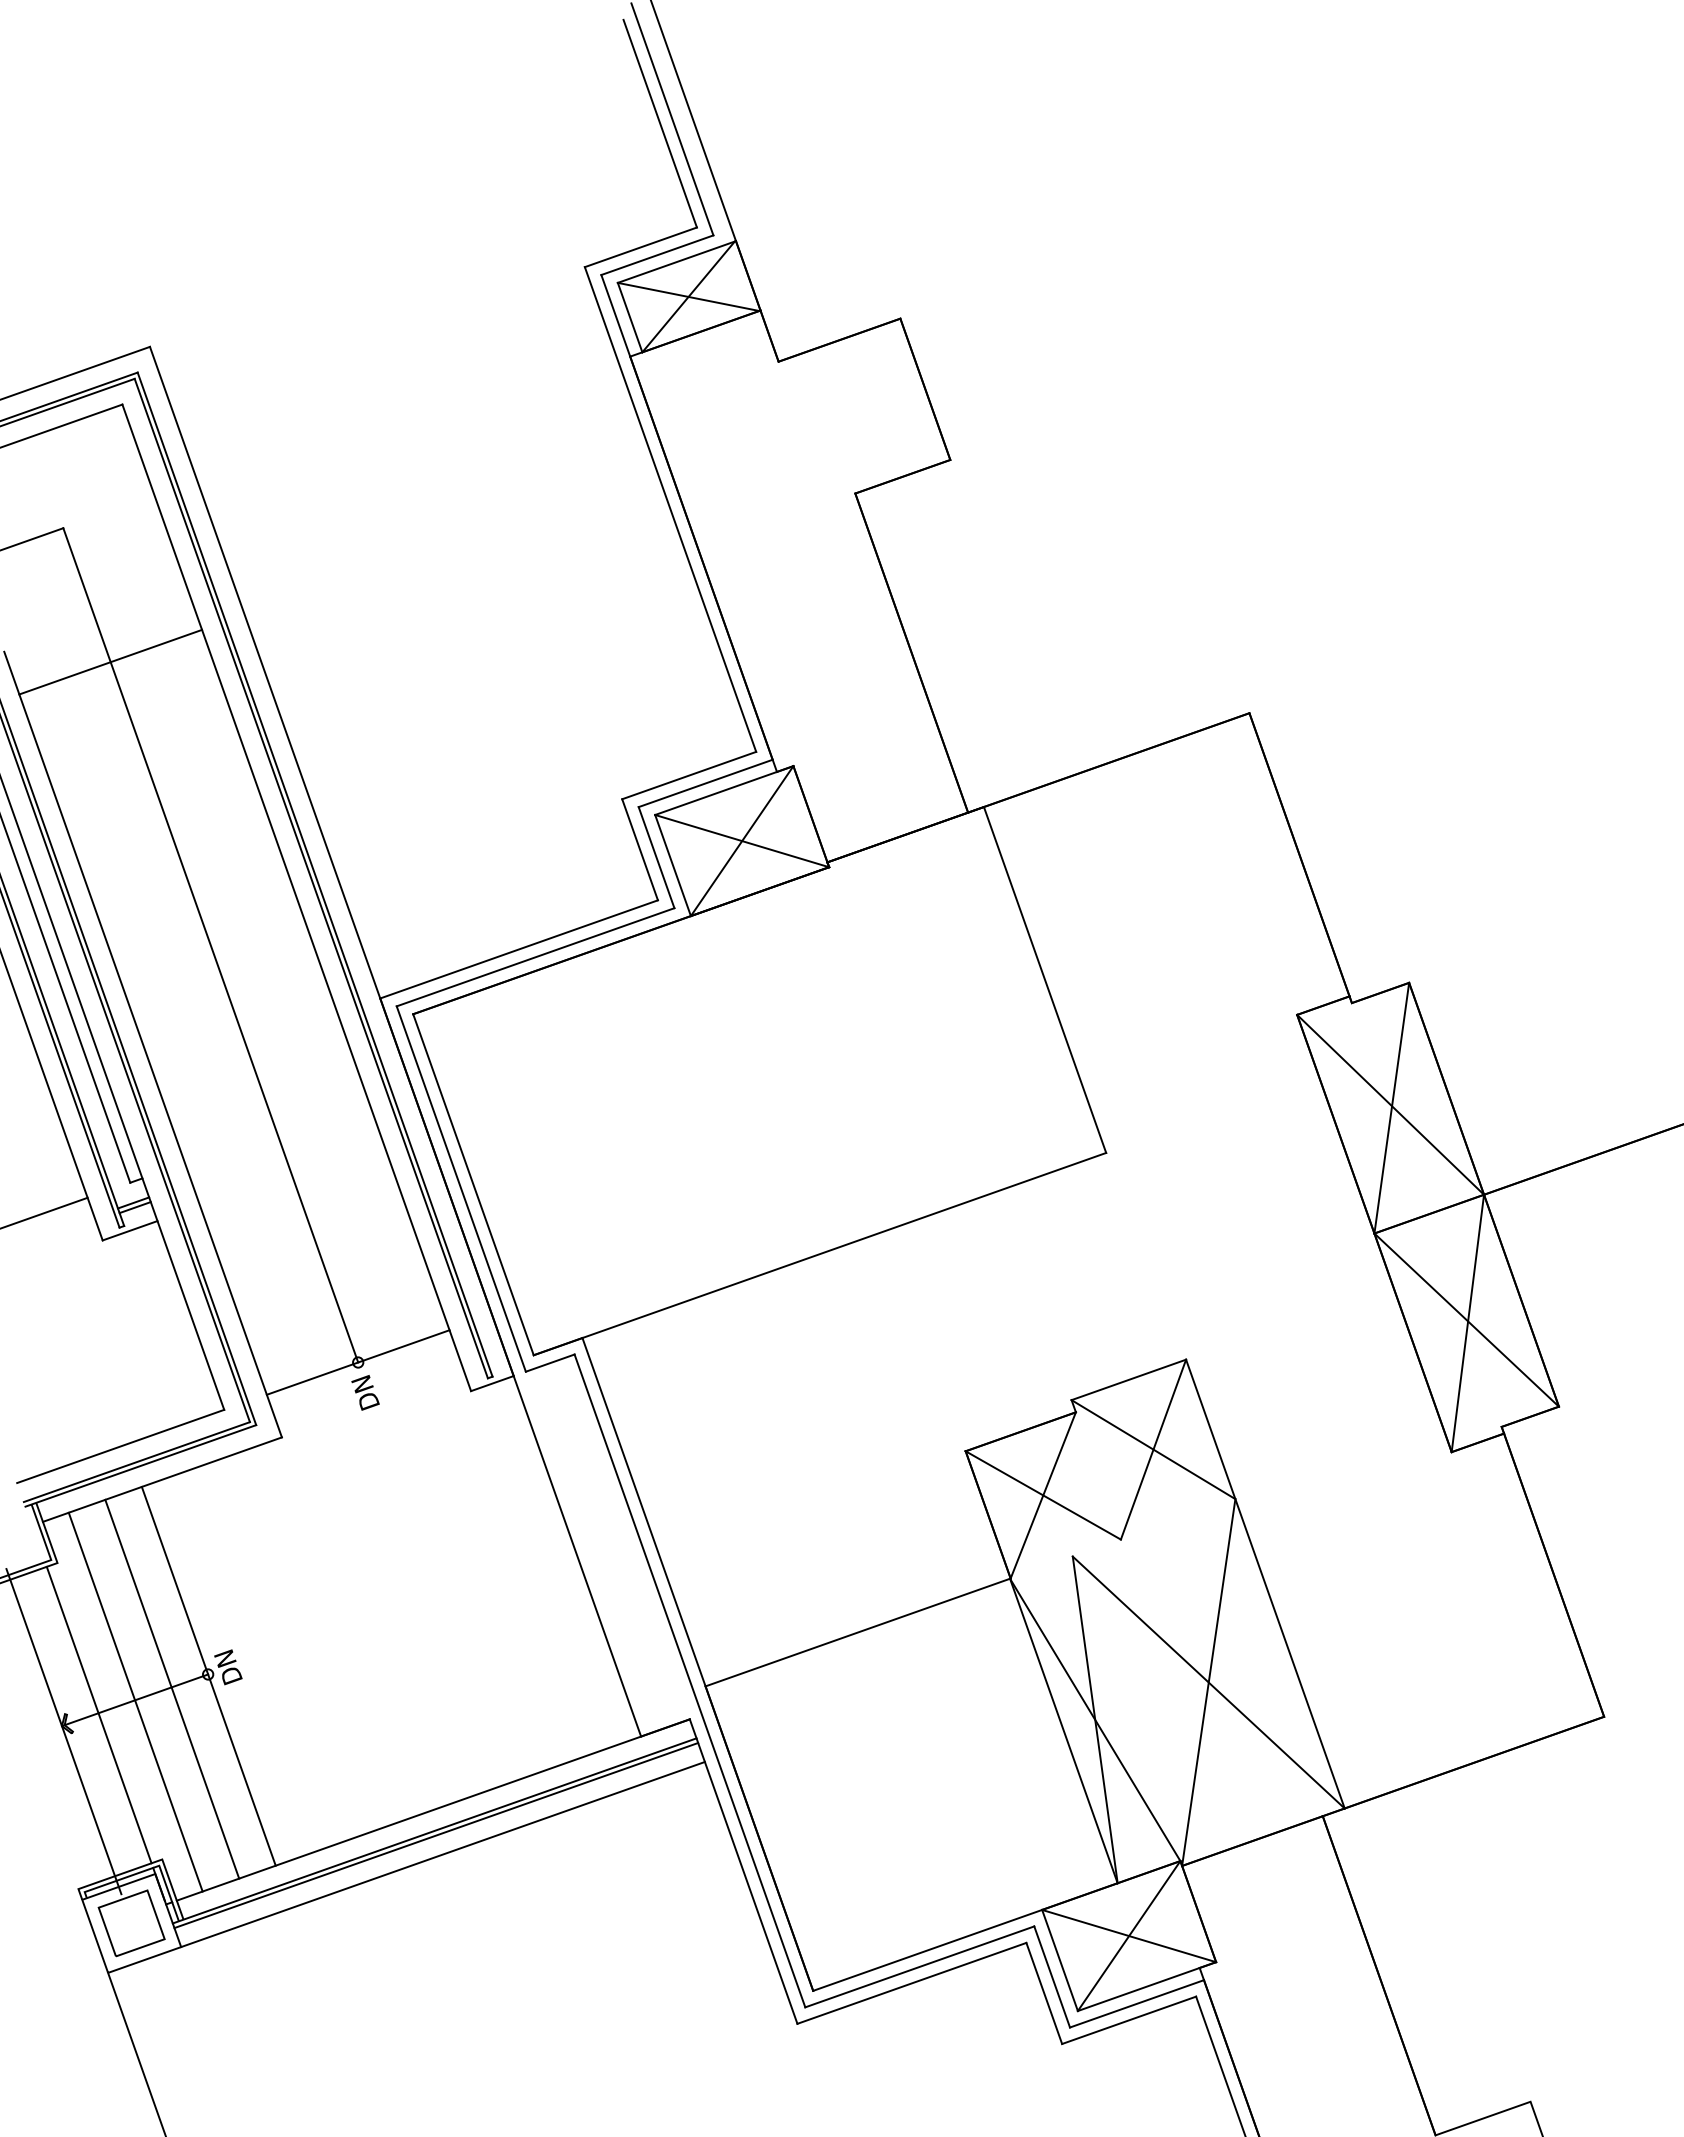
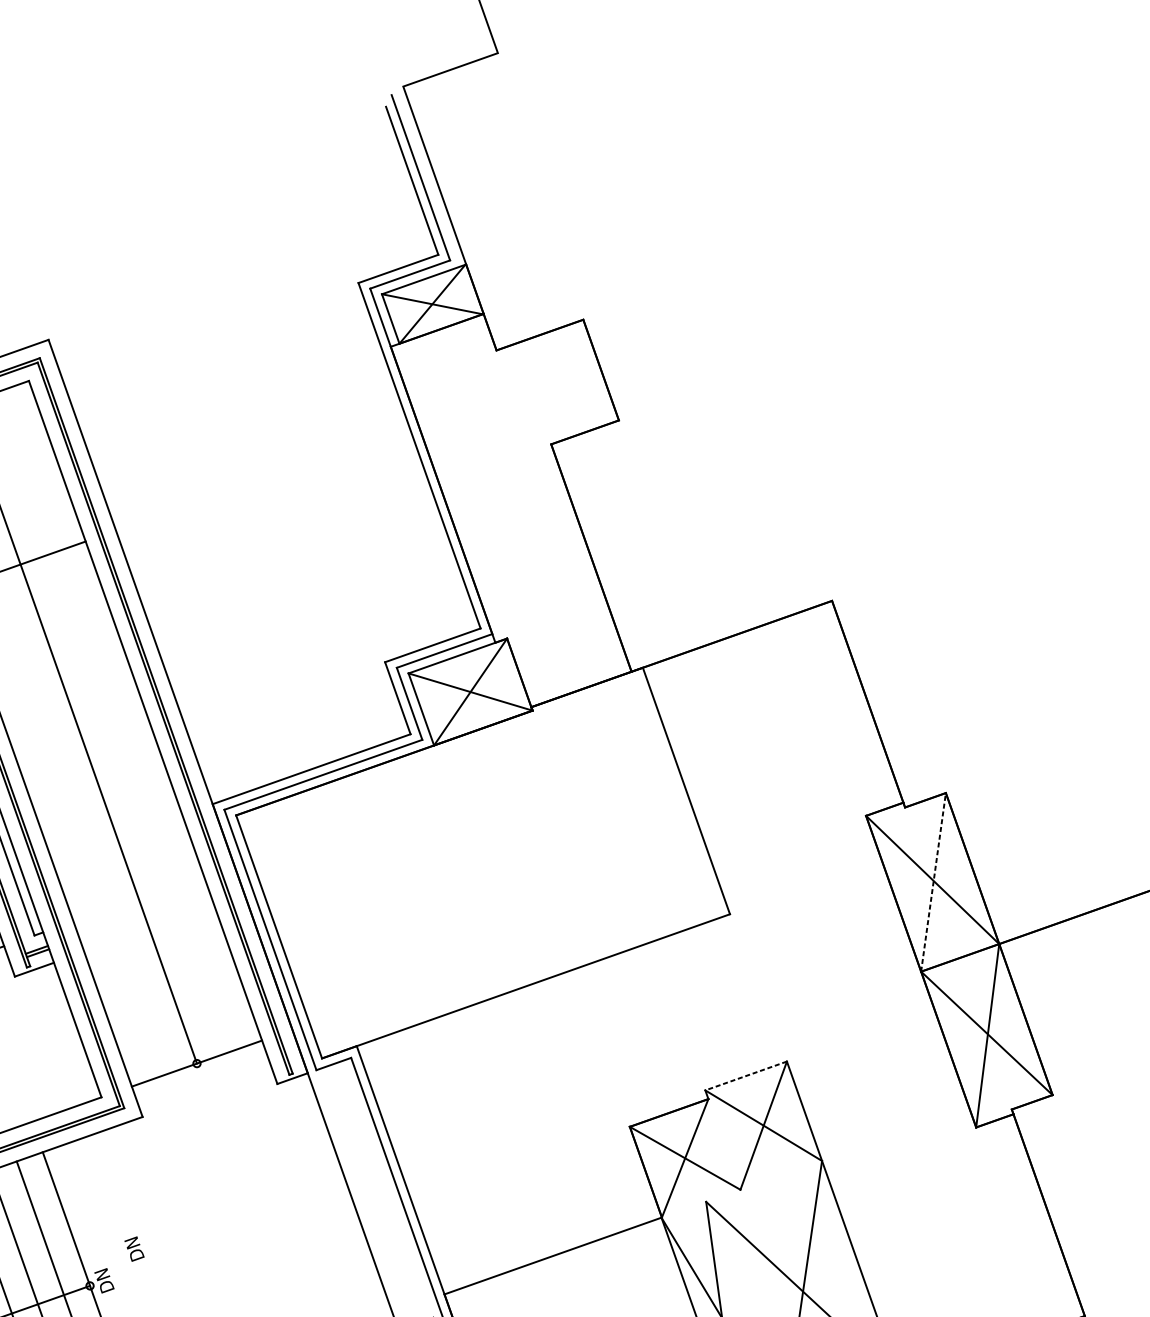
line: (1391, 1108) -> (933, 882), solid -> dashed
line: (1128, 1379) -> (745, 1075), solid -> dashed
text: (365, 1392) -> (134, 1248), moved

